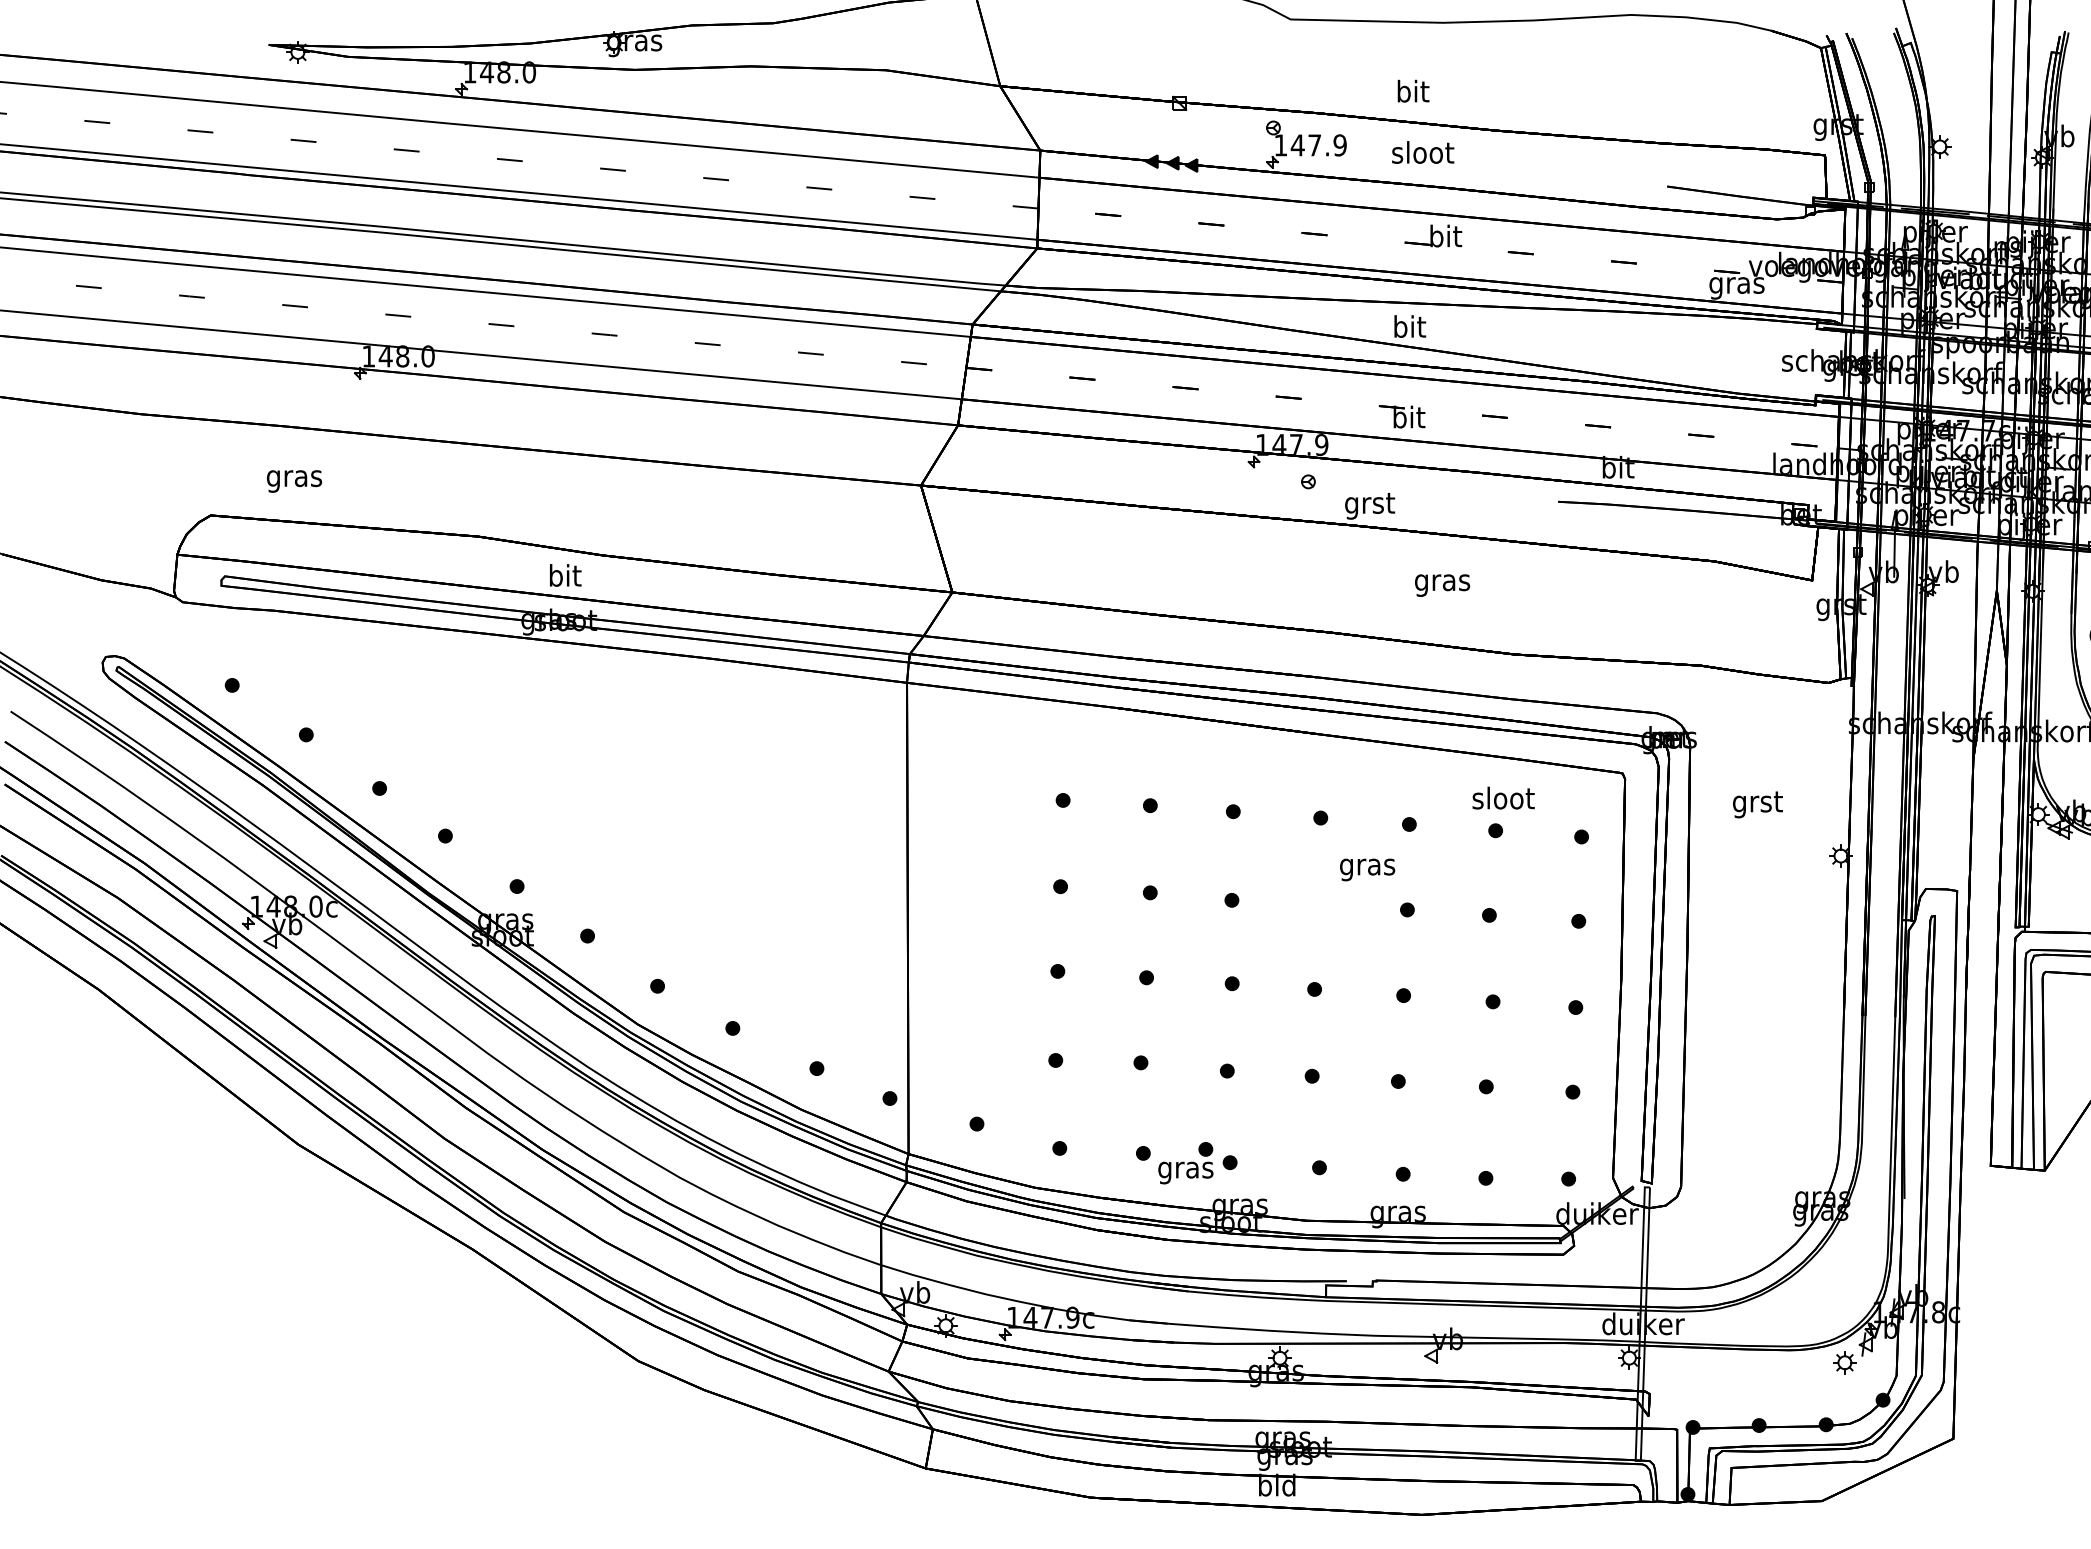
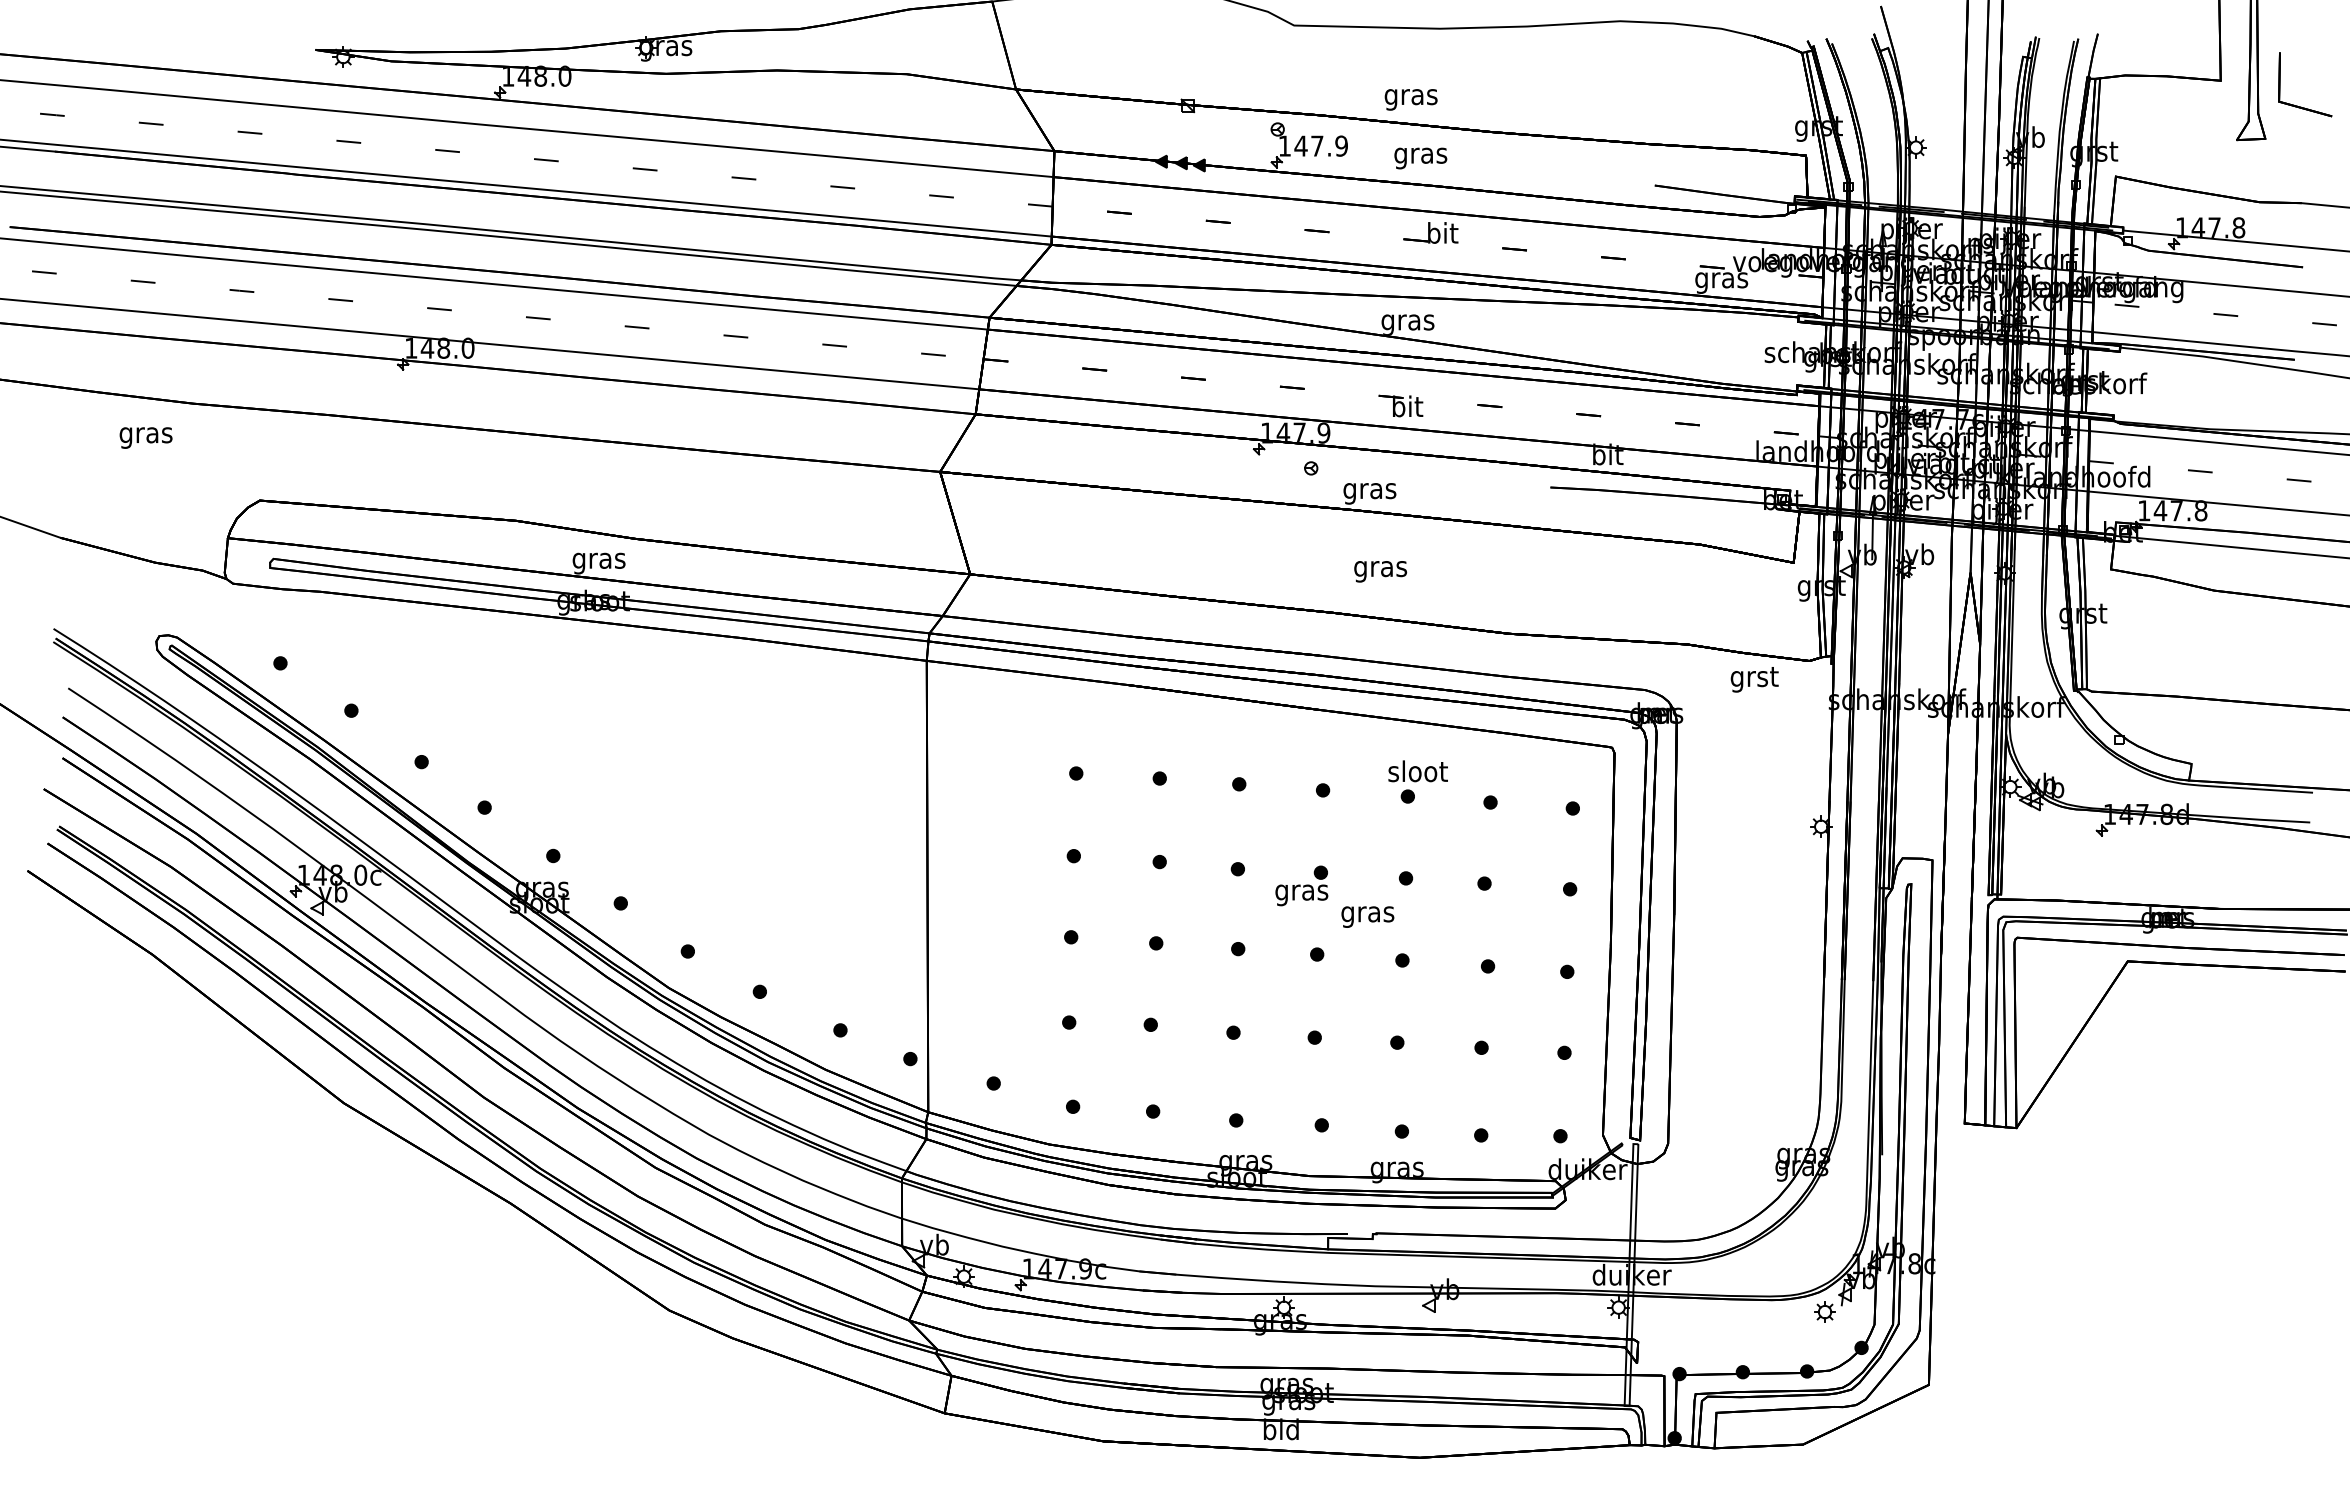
text: (1412, 93) -> (1410, 96), bit -> gras
text: (1422, 155) -> (1420, 155), sloot -> gras
text: (1408, 328) -> (1407, 321), bit -> gras
text: (293, 480) -> (145, 437), moved
text: (1369, 505) -> (1369, 491), grst -> gras
text: (564, 578) -> (598, 560), bit -> gras
text: (1442, 585) -> (1380, 571), moved
text: (1502, 798) -> (1417, 771), moved
text: (1757, 804) -> (1754, 679), moved
text: (1367, 869) -> (1367, 916), moved
part: (1185, 1162) -> (1301, 885), moved

